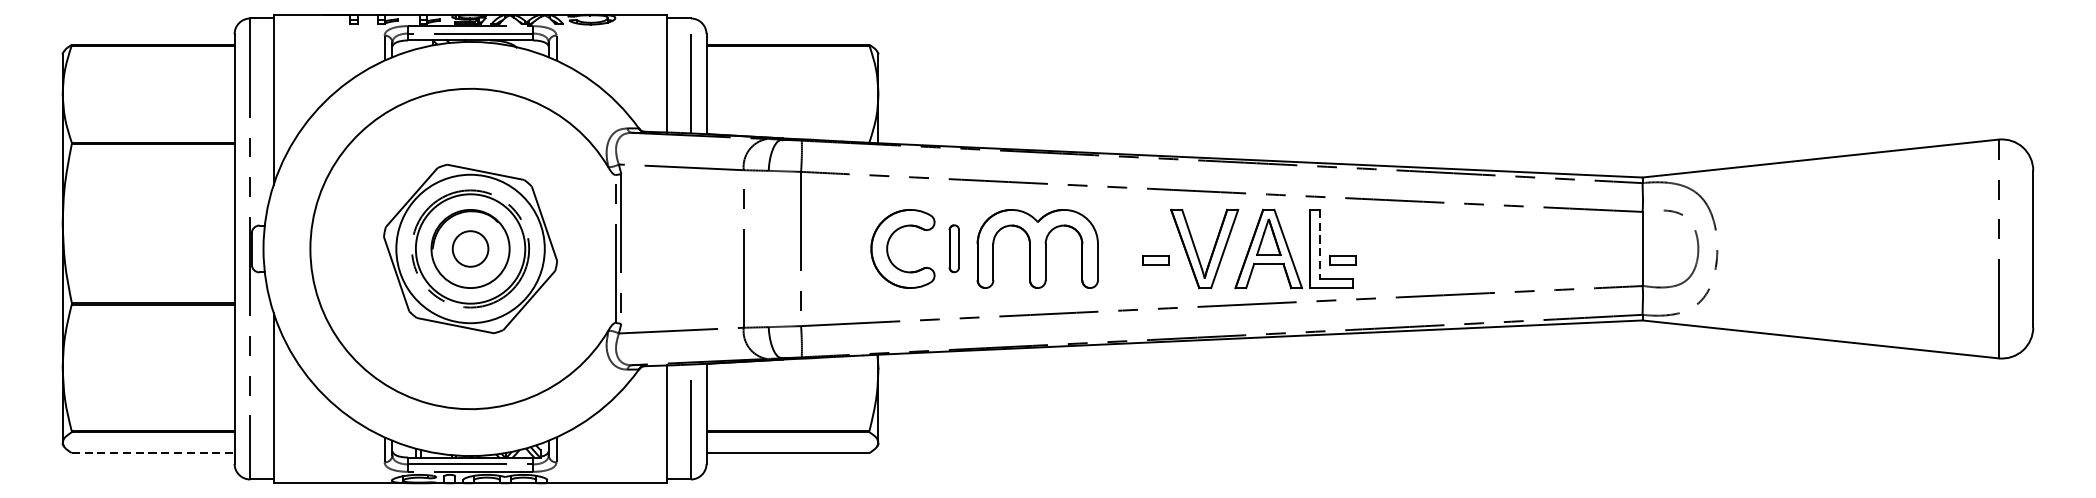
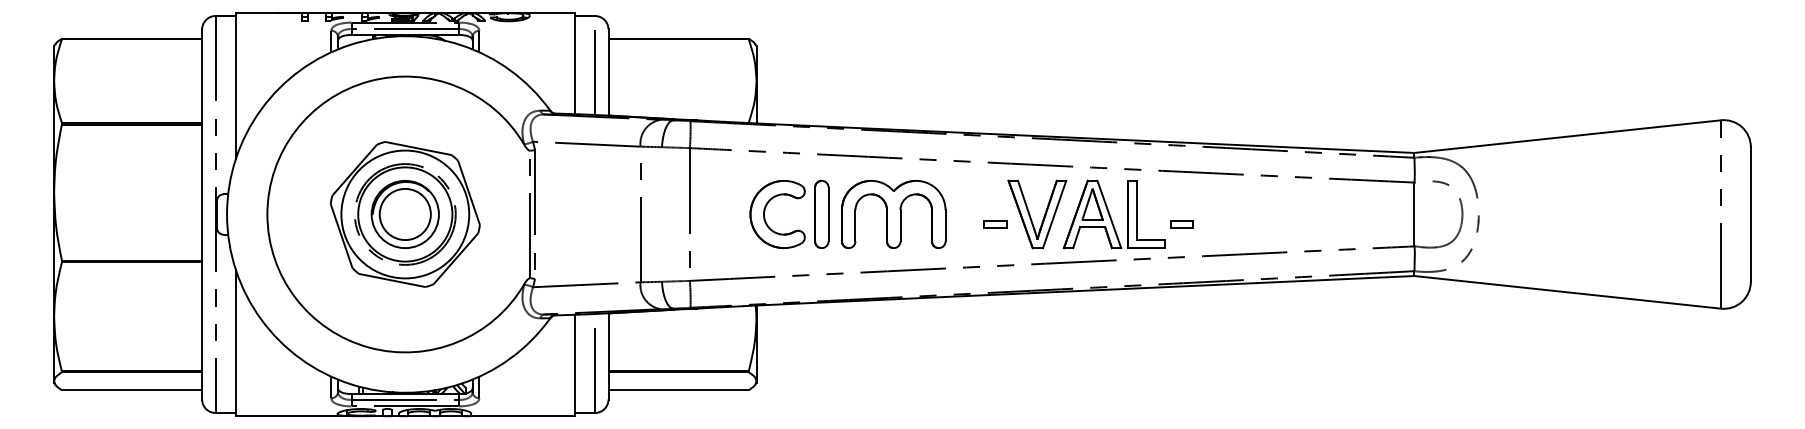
line: (1320, 244) -> (1137, 210), dashed -> solid
part: (953, 247) -> (821, 213), size x1.67
circle: (469, 249) -> (404, 214), size x1.67
part: (1342, 260) -> (1181, 224), moved
line: (153, 453) -> (132, 390), dashed -> solid

